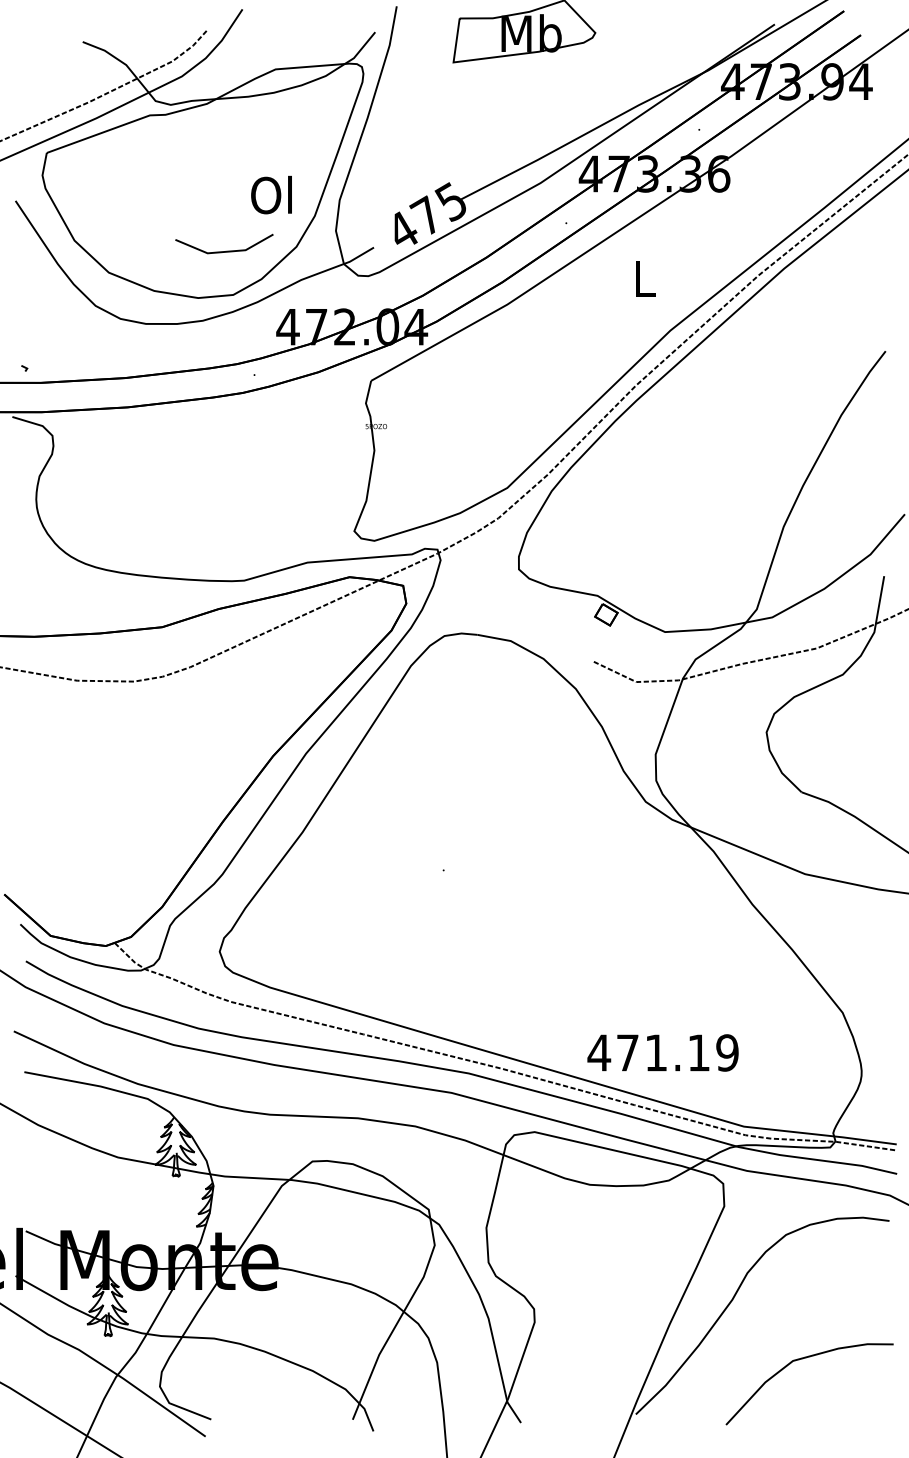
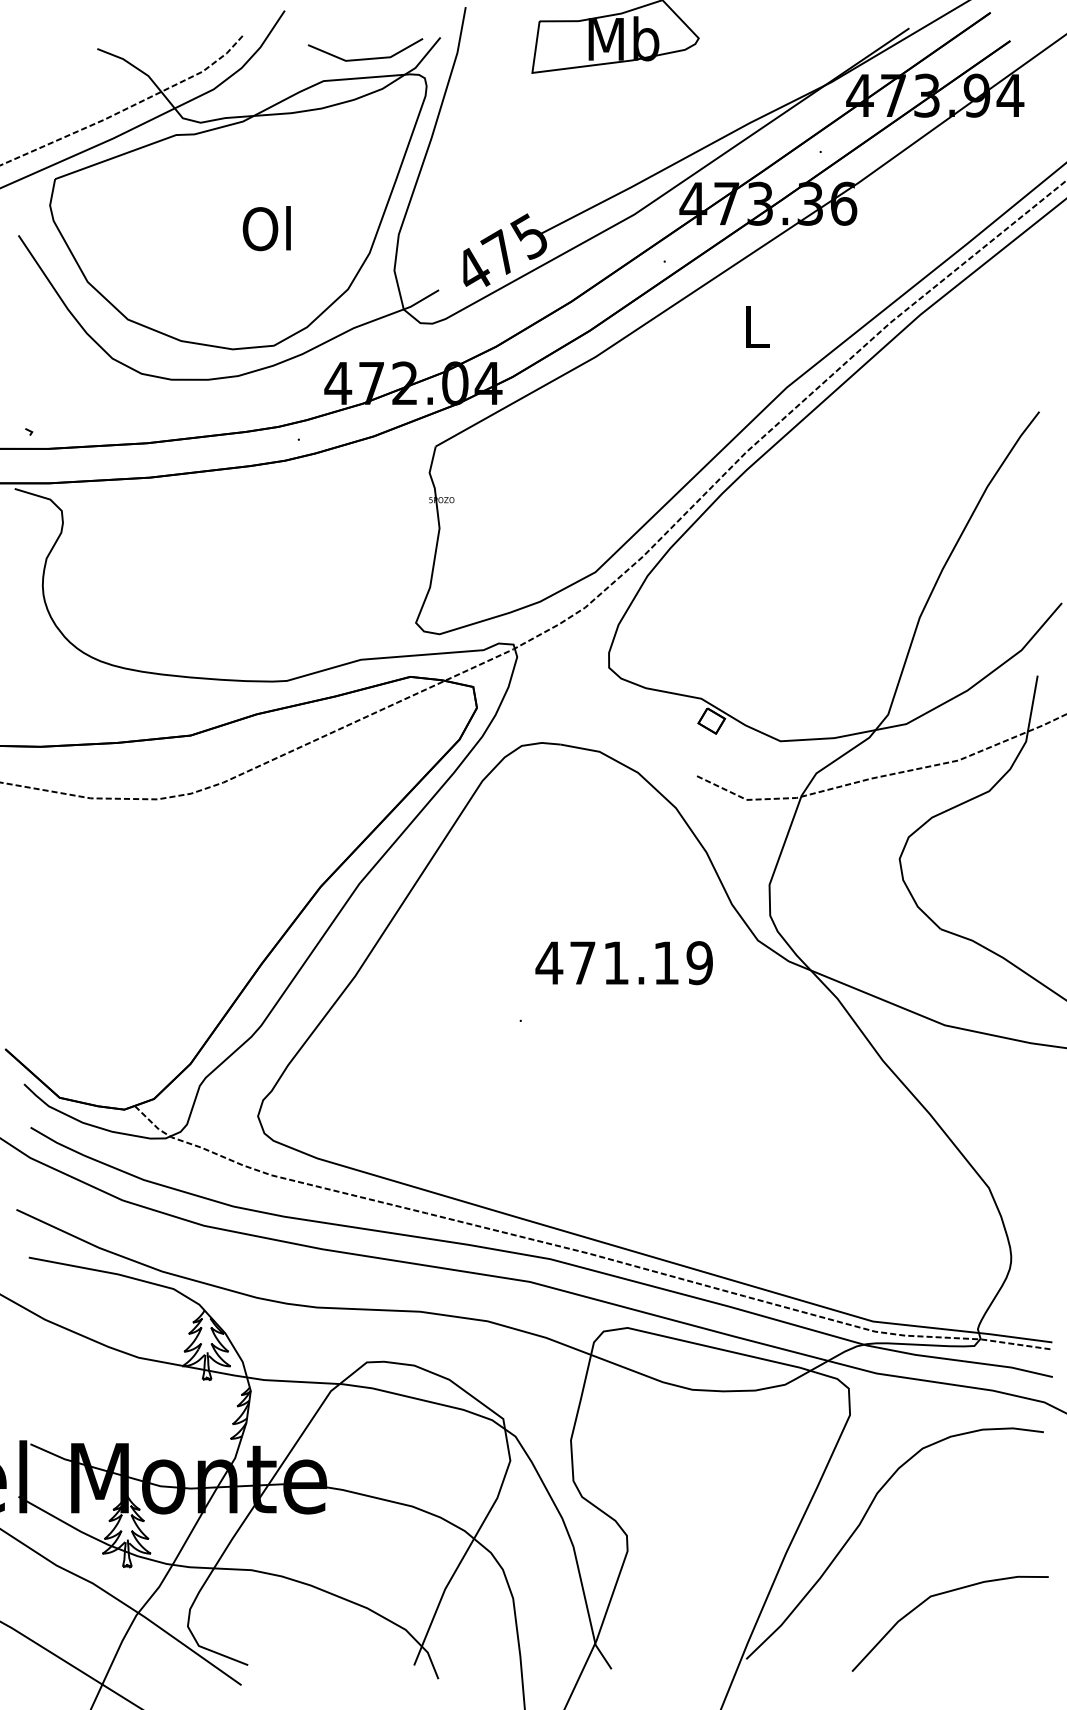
text: (271, 195) -> (266, 228), moved
line: (224, 251) -> (365, 58), moved
text: (662, 1053) -> (623, 963), moved

